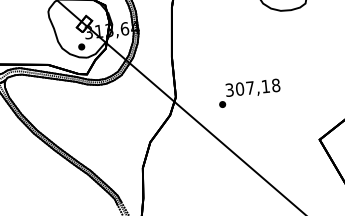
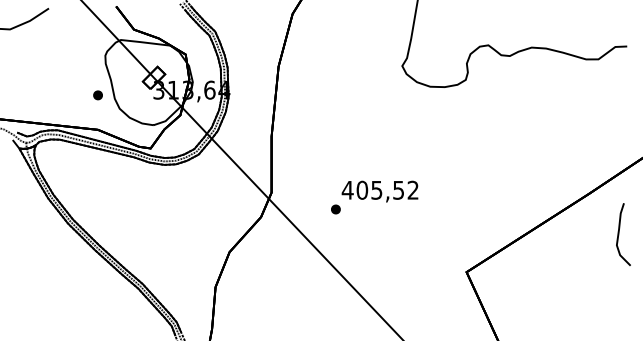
part: (81, 47) -> (97, 95), moved
text: (252, 87) -> (379, 189), 307,18 -> 405,52

